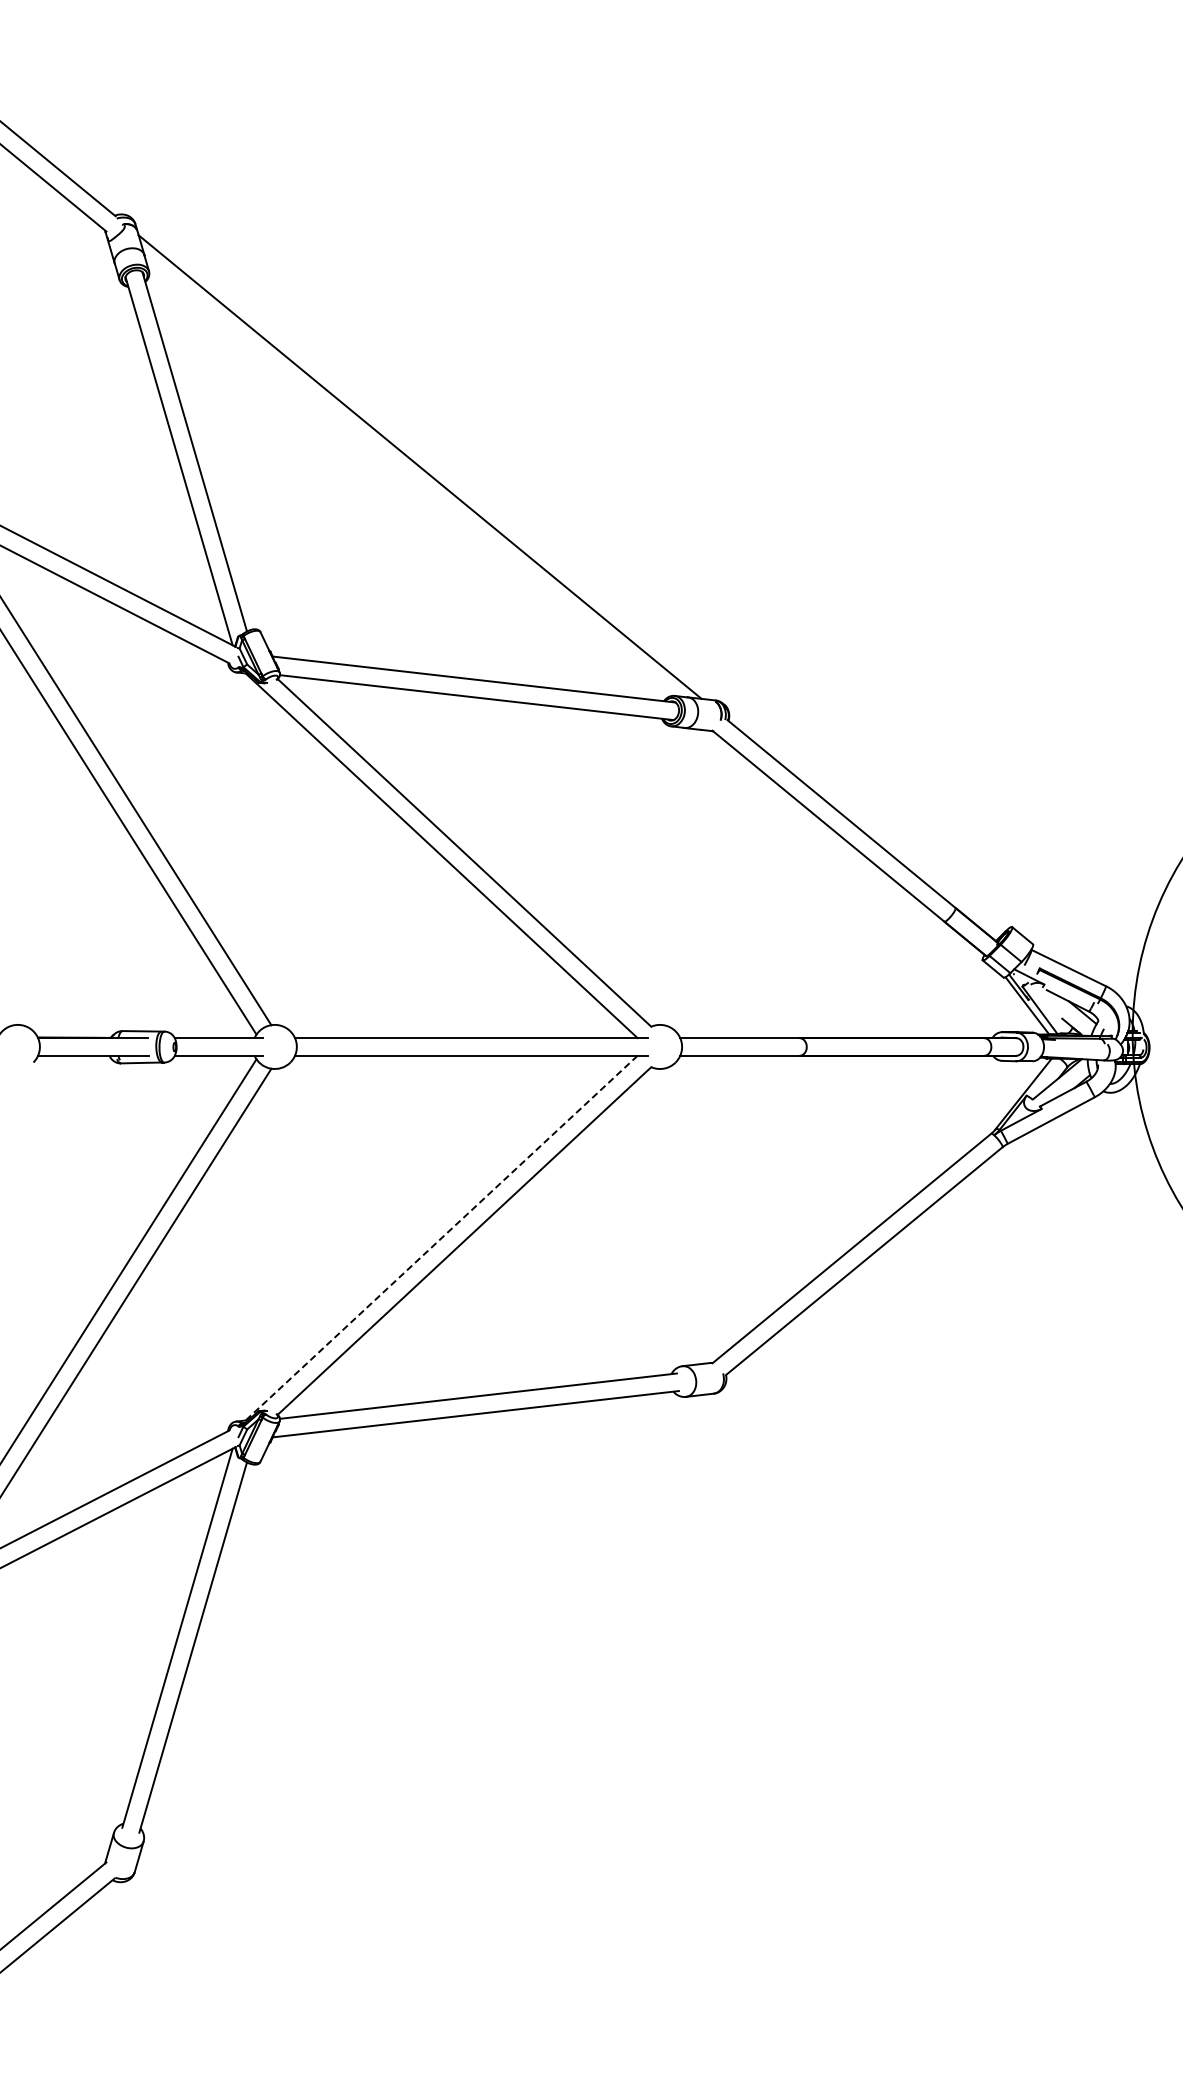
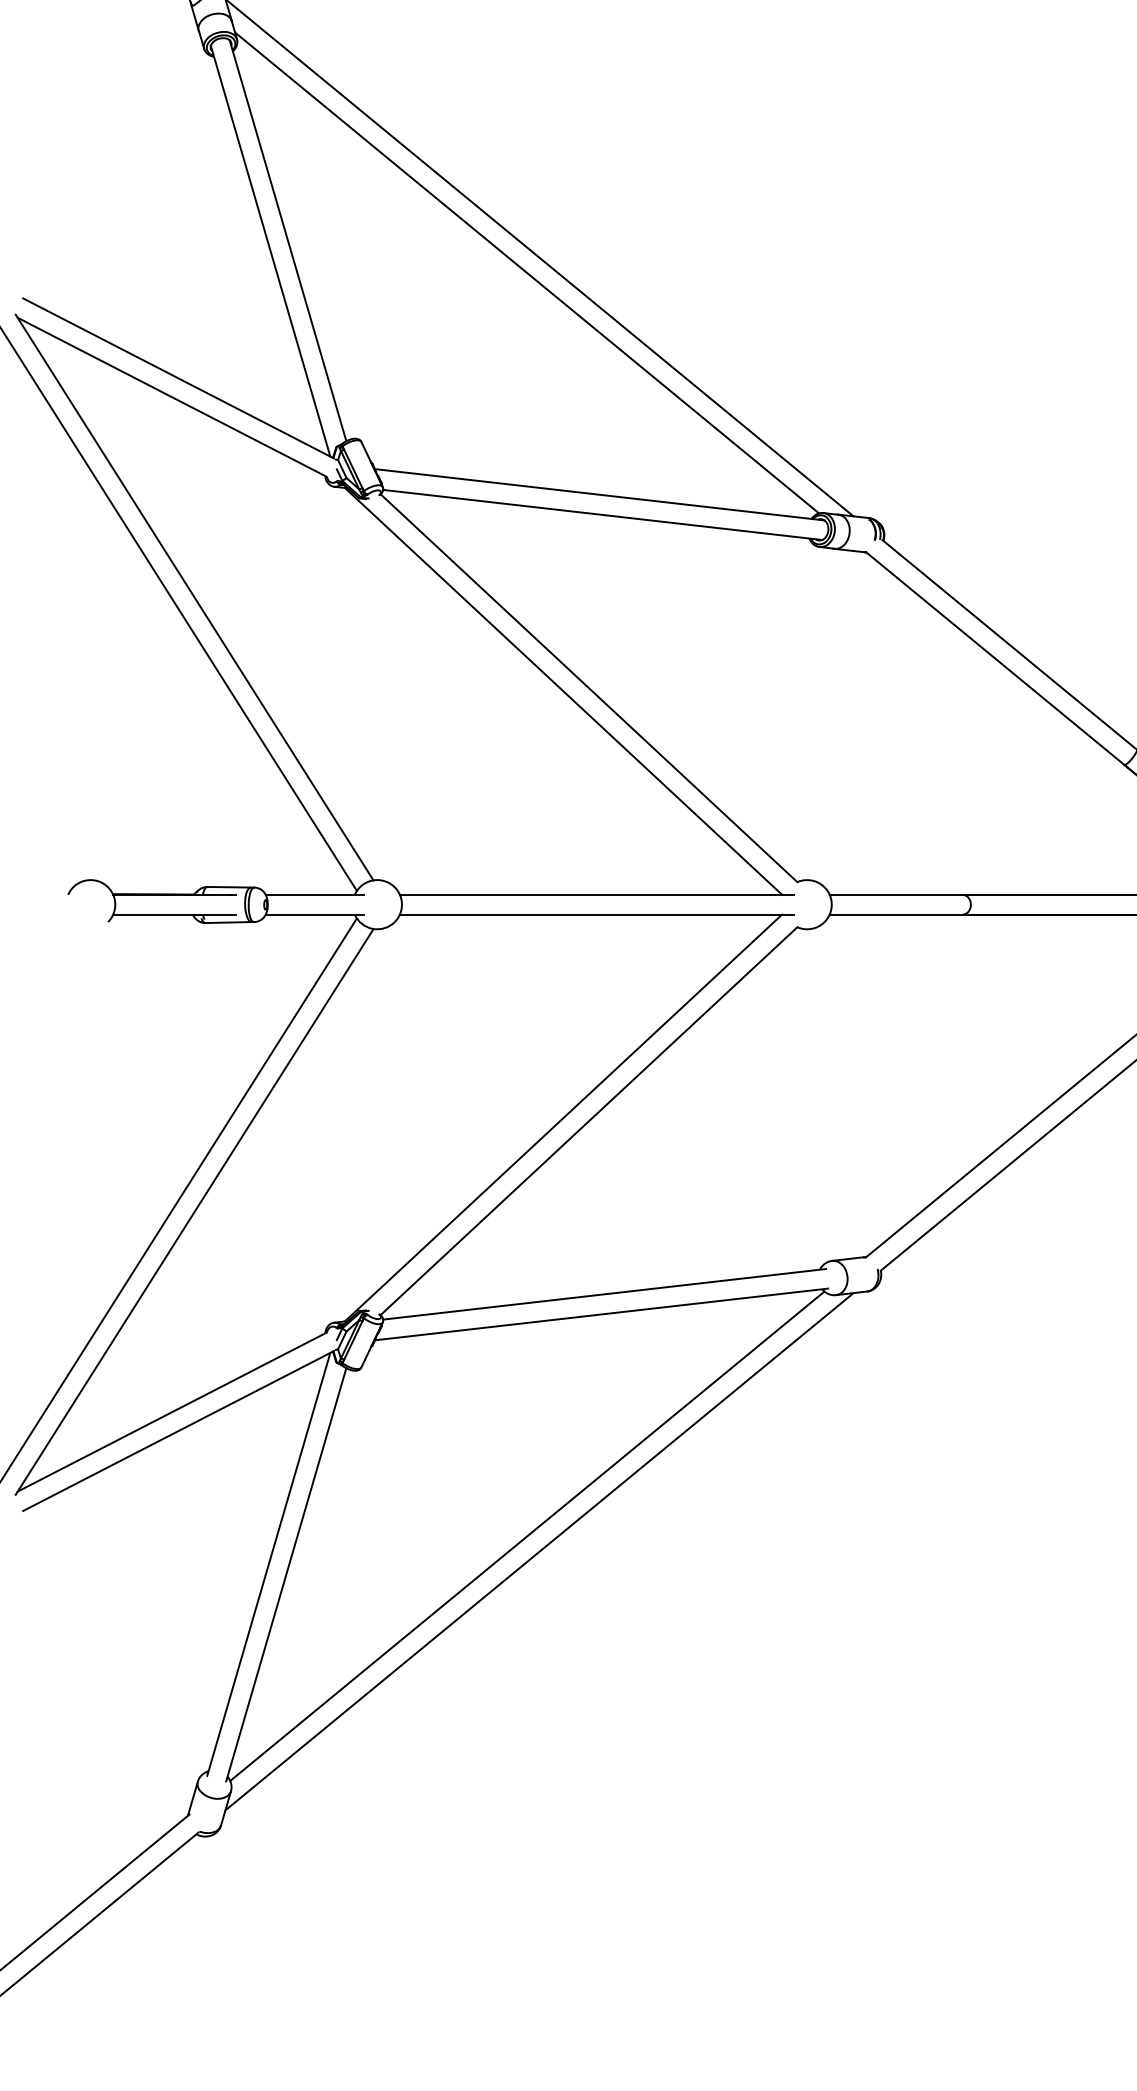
line: (408, 480) -> (526, 272), added
line: (441, 1238) -> (563, 1118), dashed -> solid
line: (408, 1612) -> (526, 1535), added
line: (419, 1626) -> (538, 1551), added

